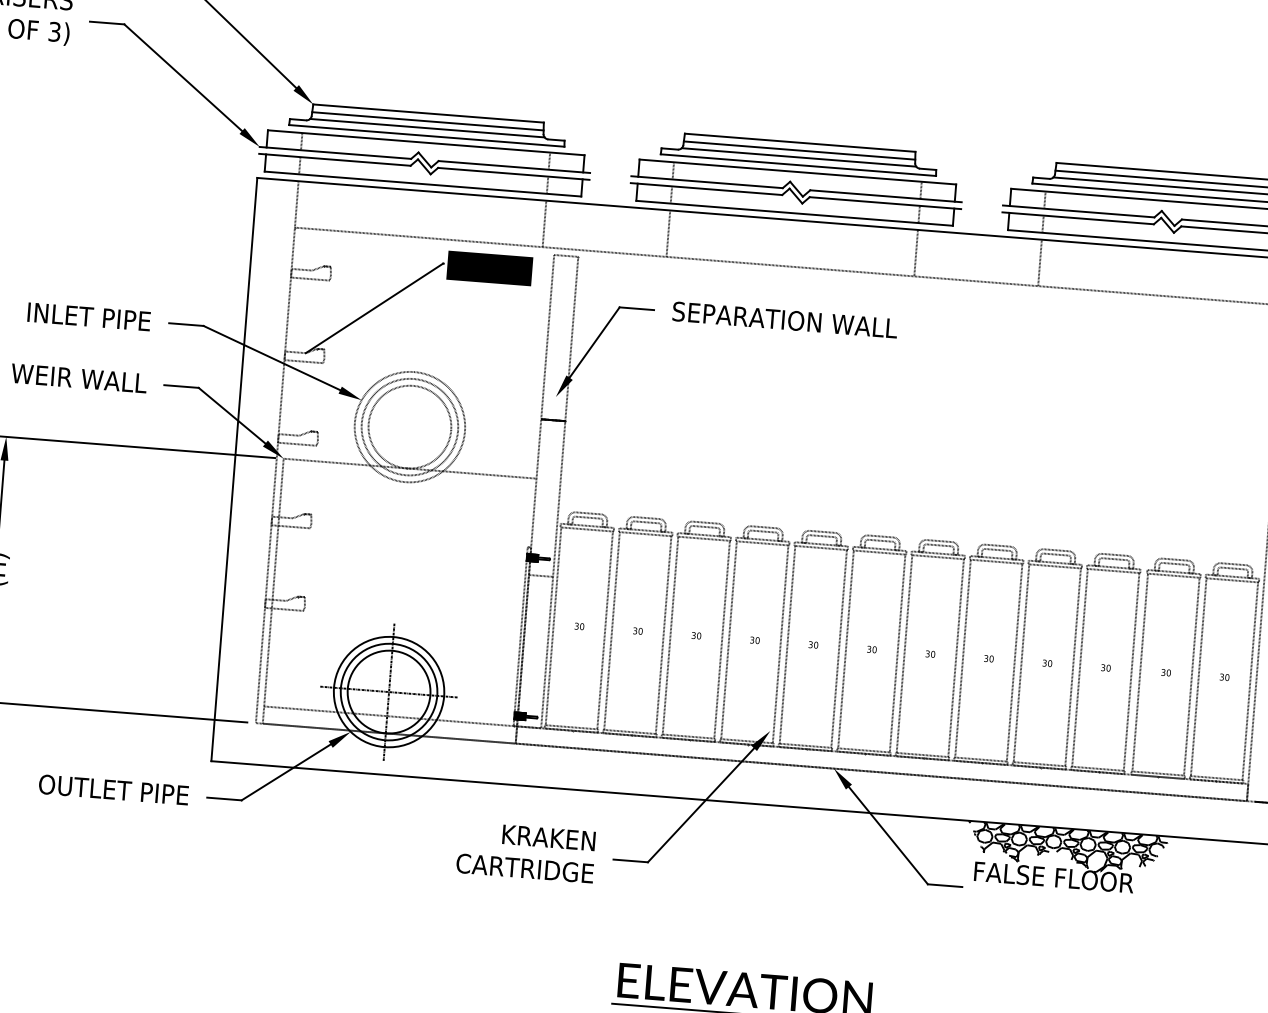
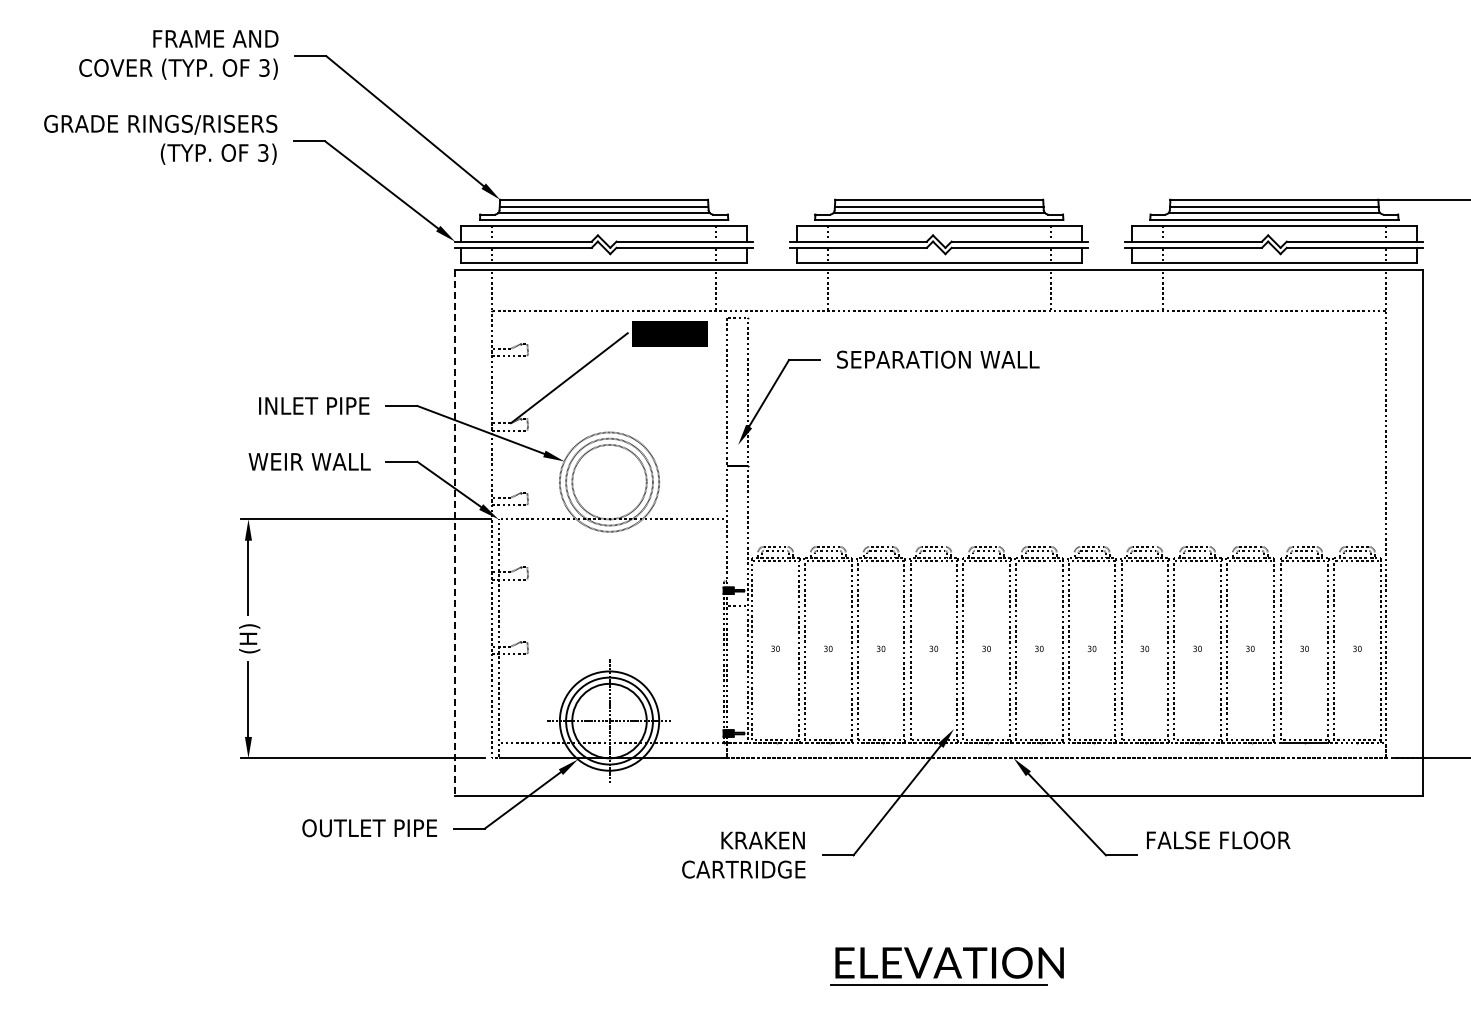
line: (234, 469) -> (455, 532), solid -> dashed
hatch: (1067, 849) -> (1228, 814), removed

